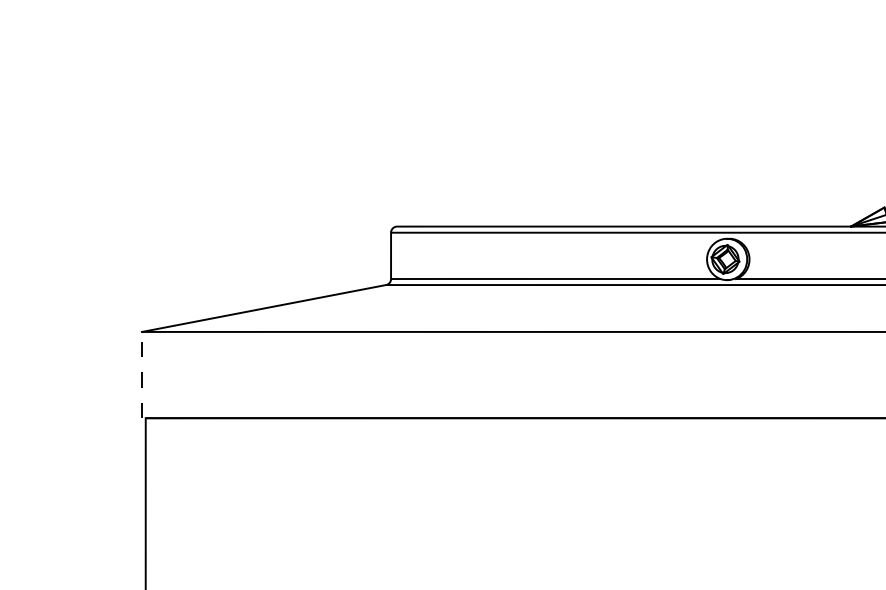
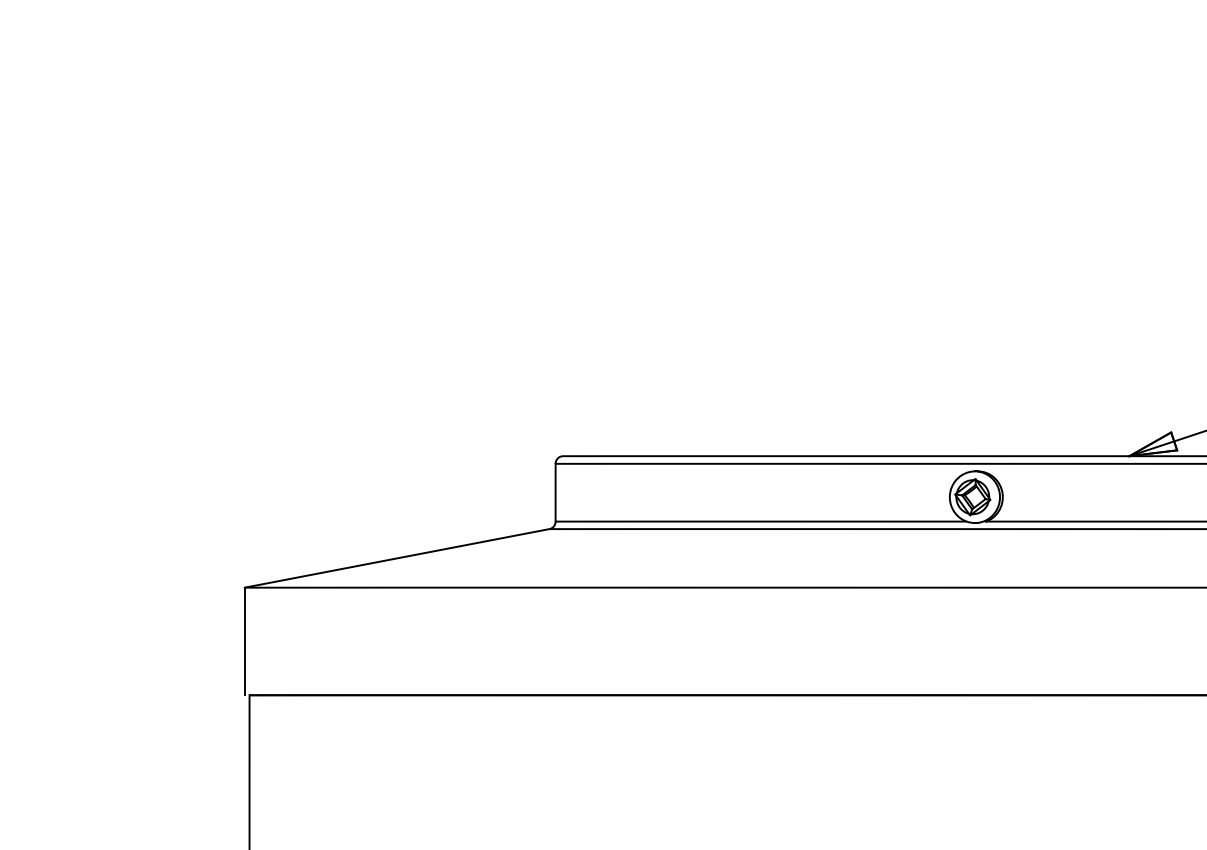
line: (141, 375) -> (244, 641), dashed -> solid

